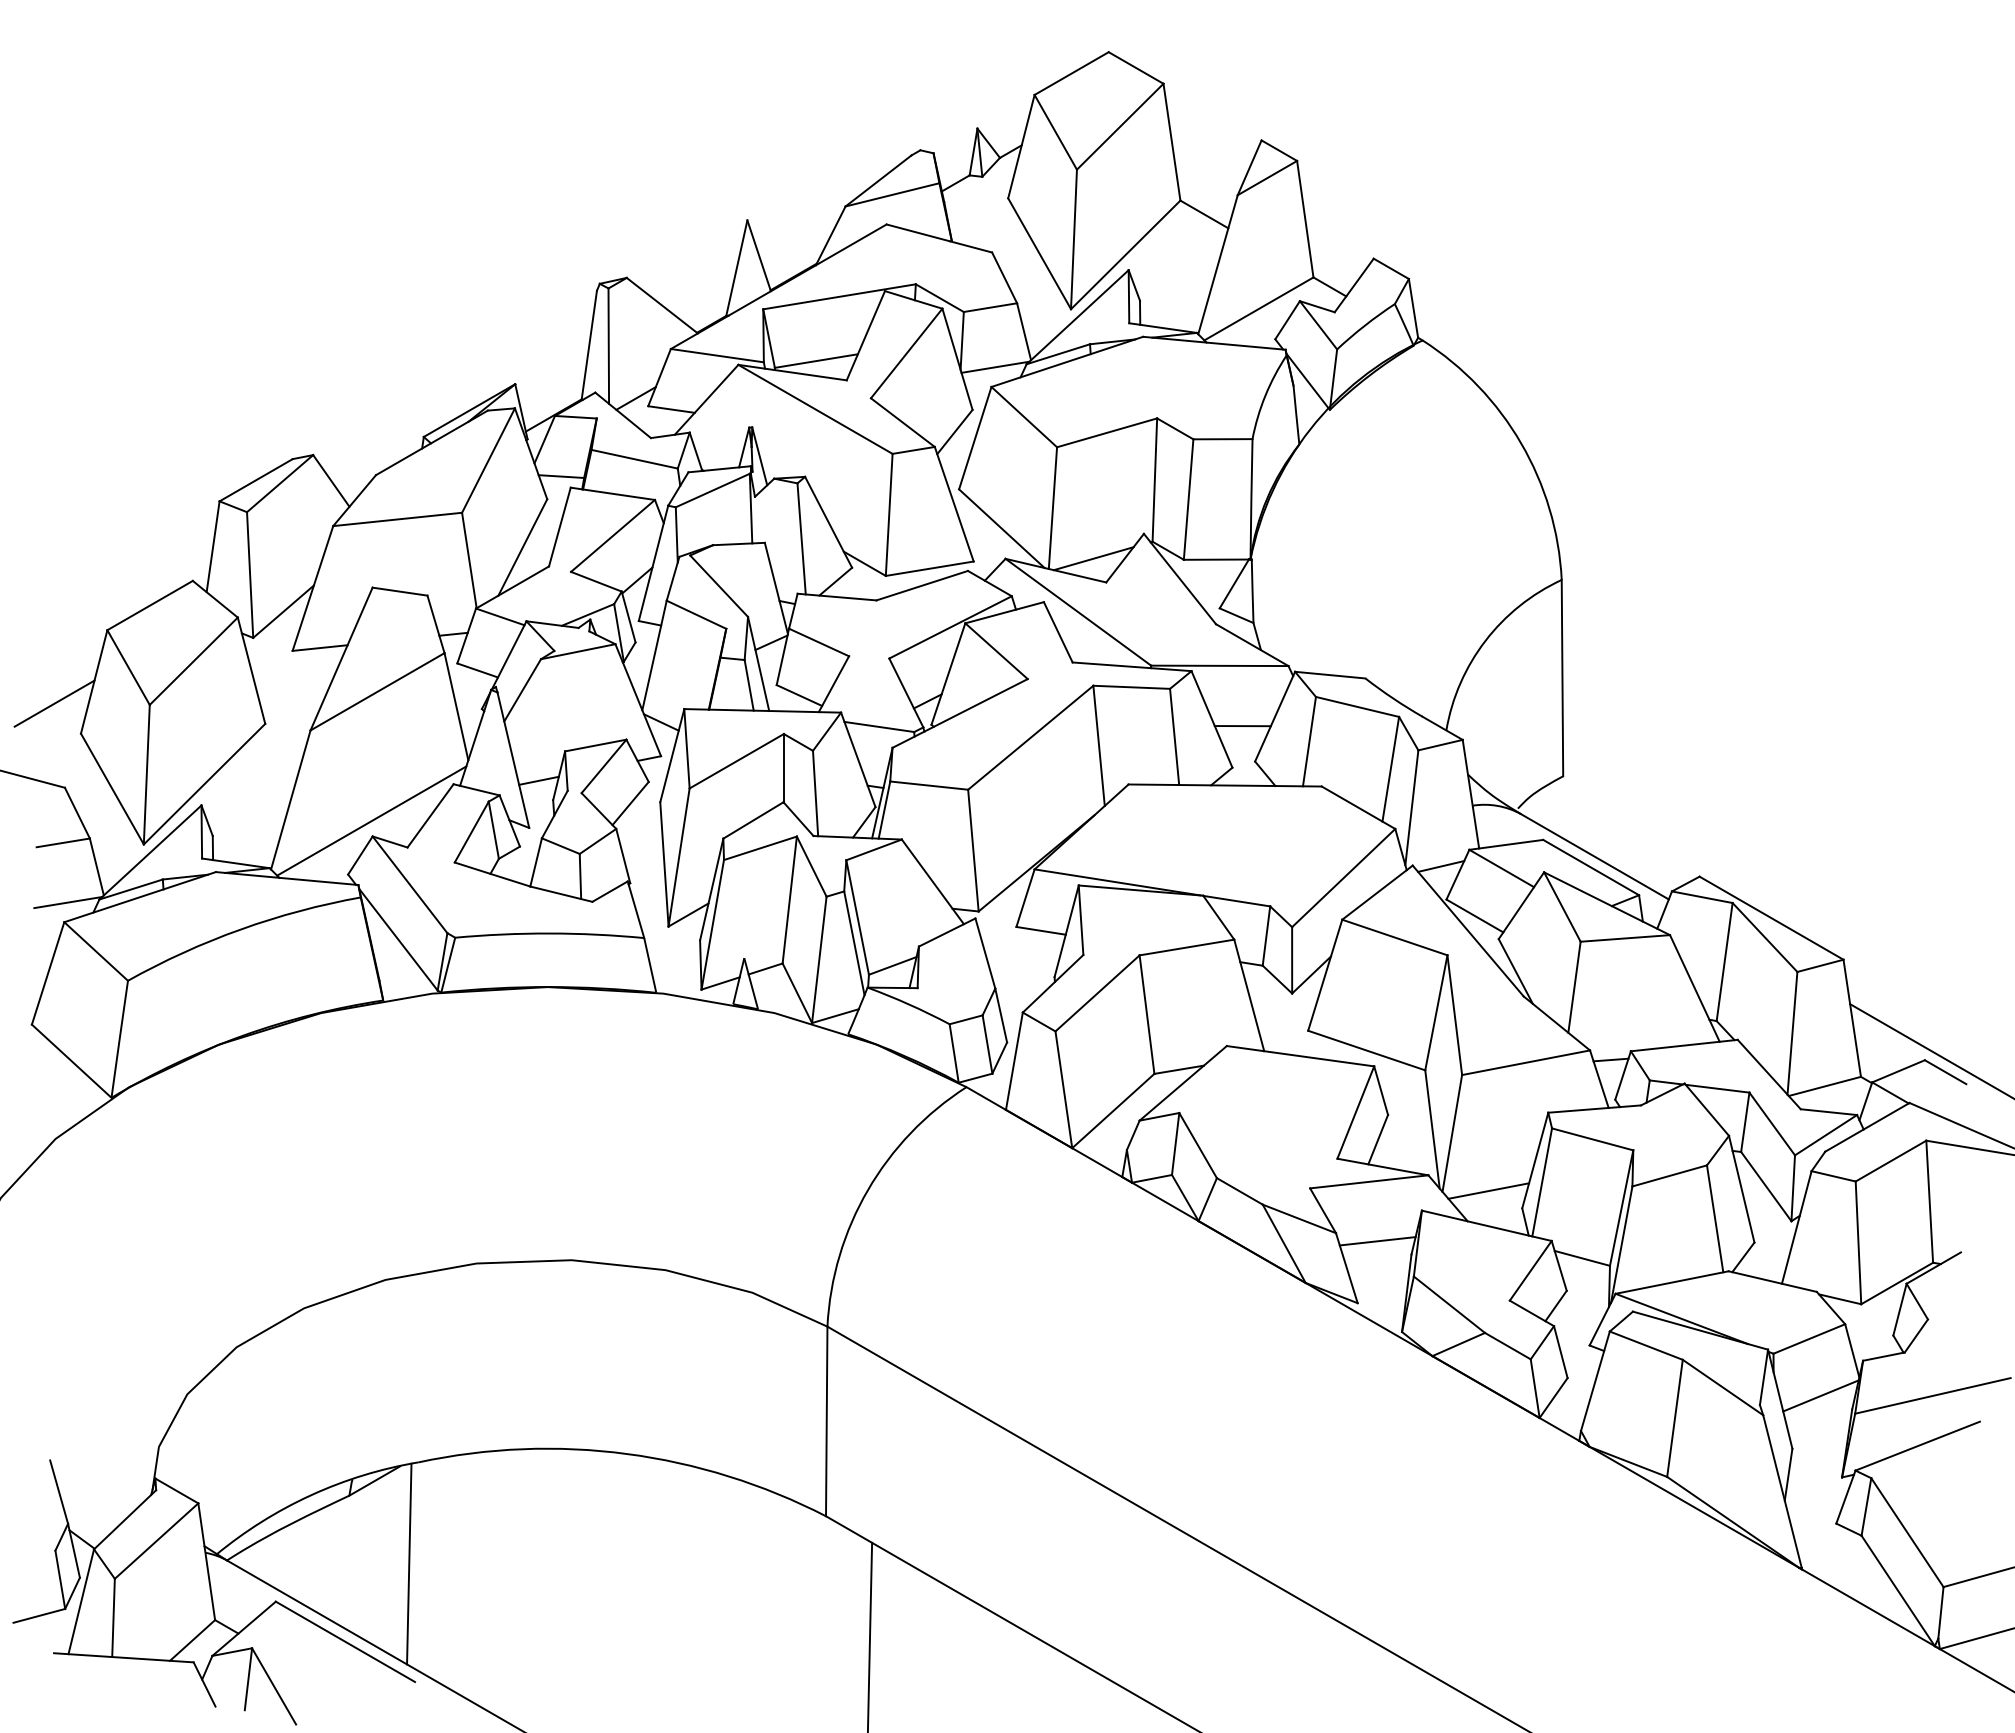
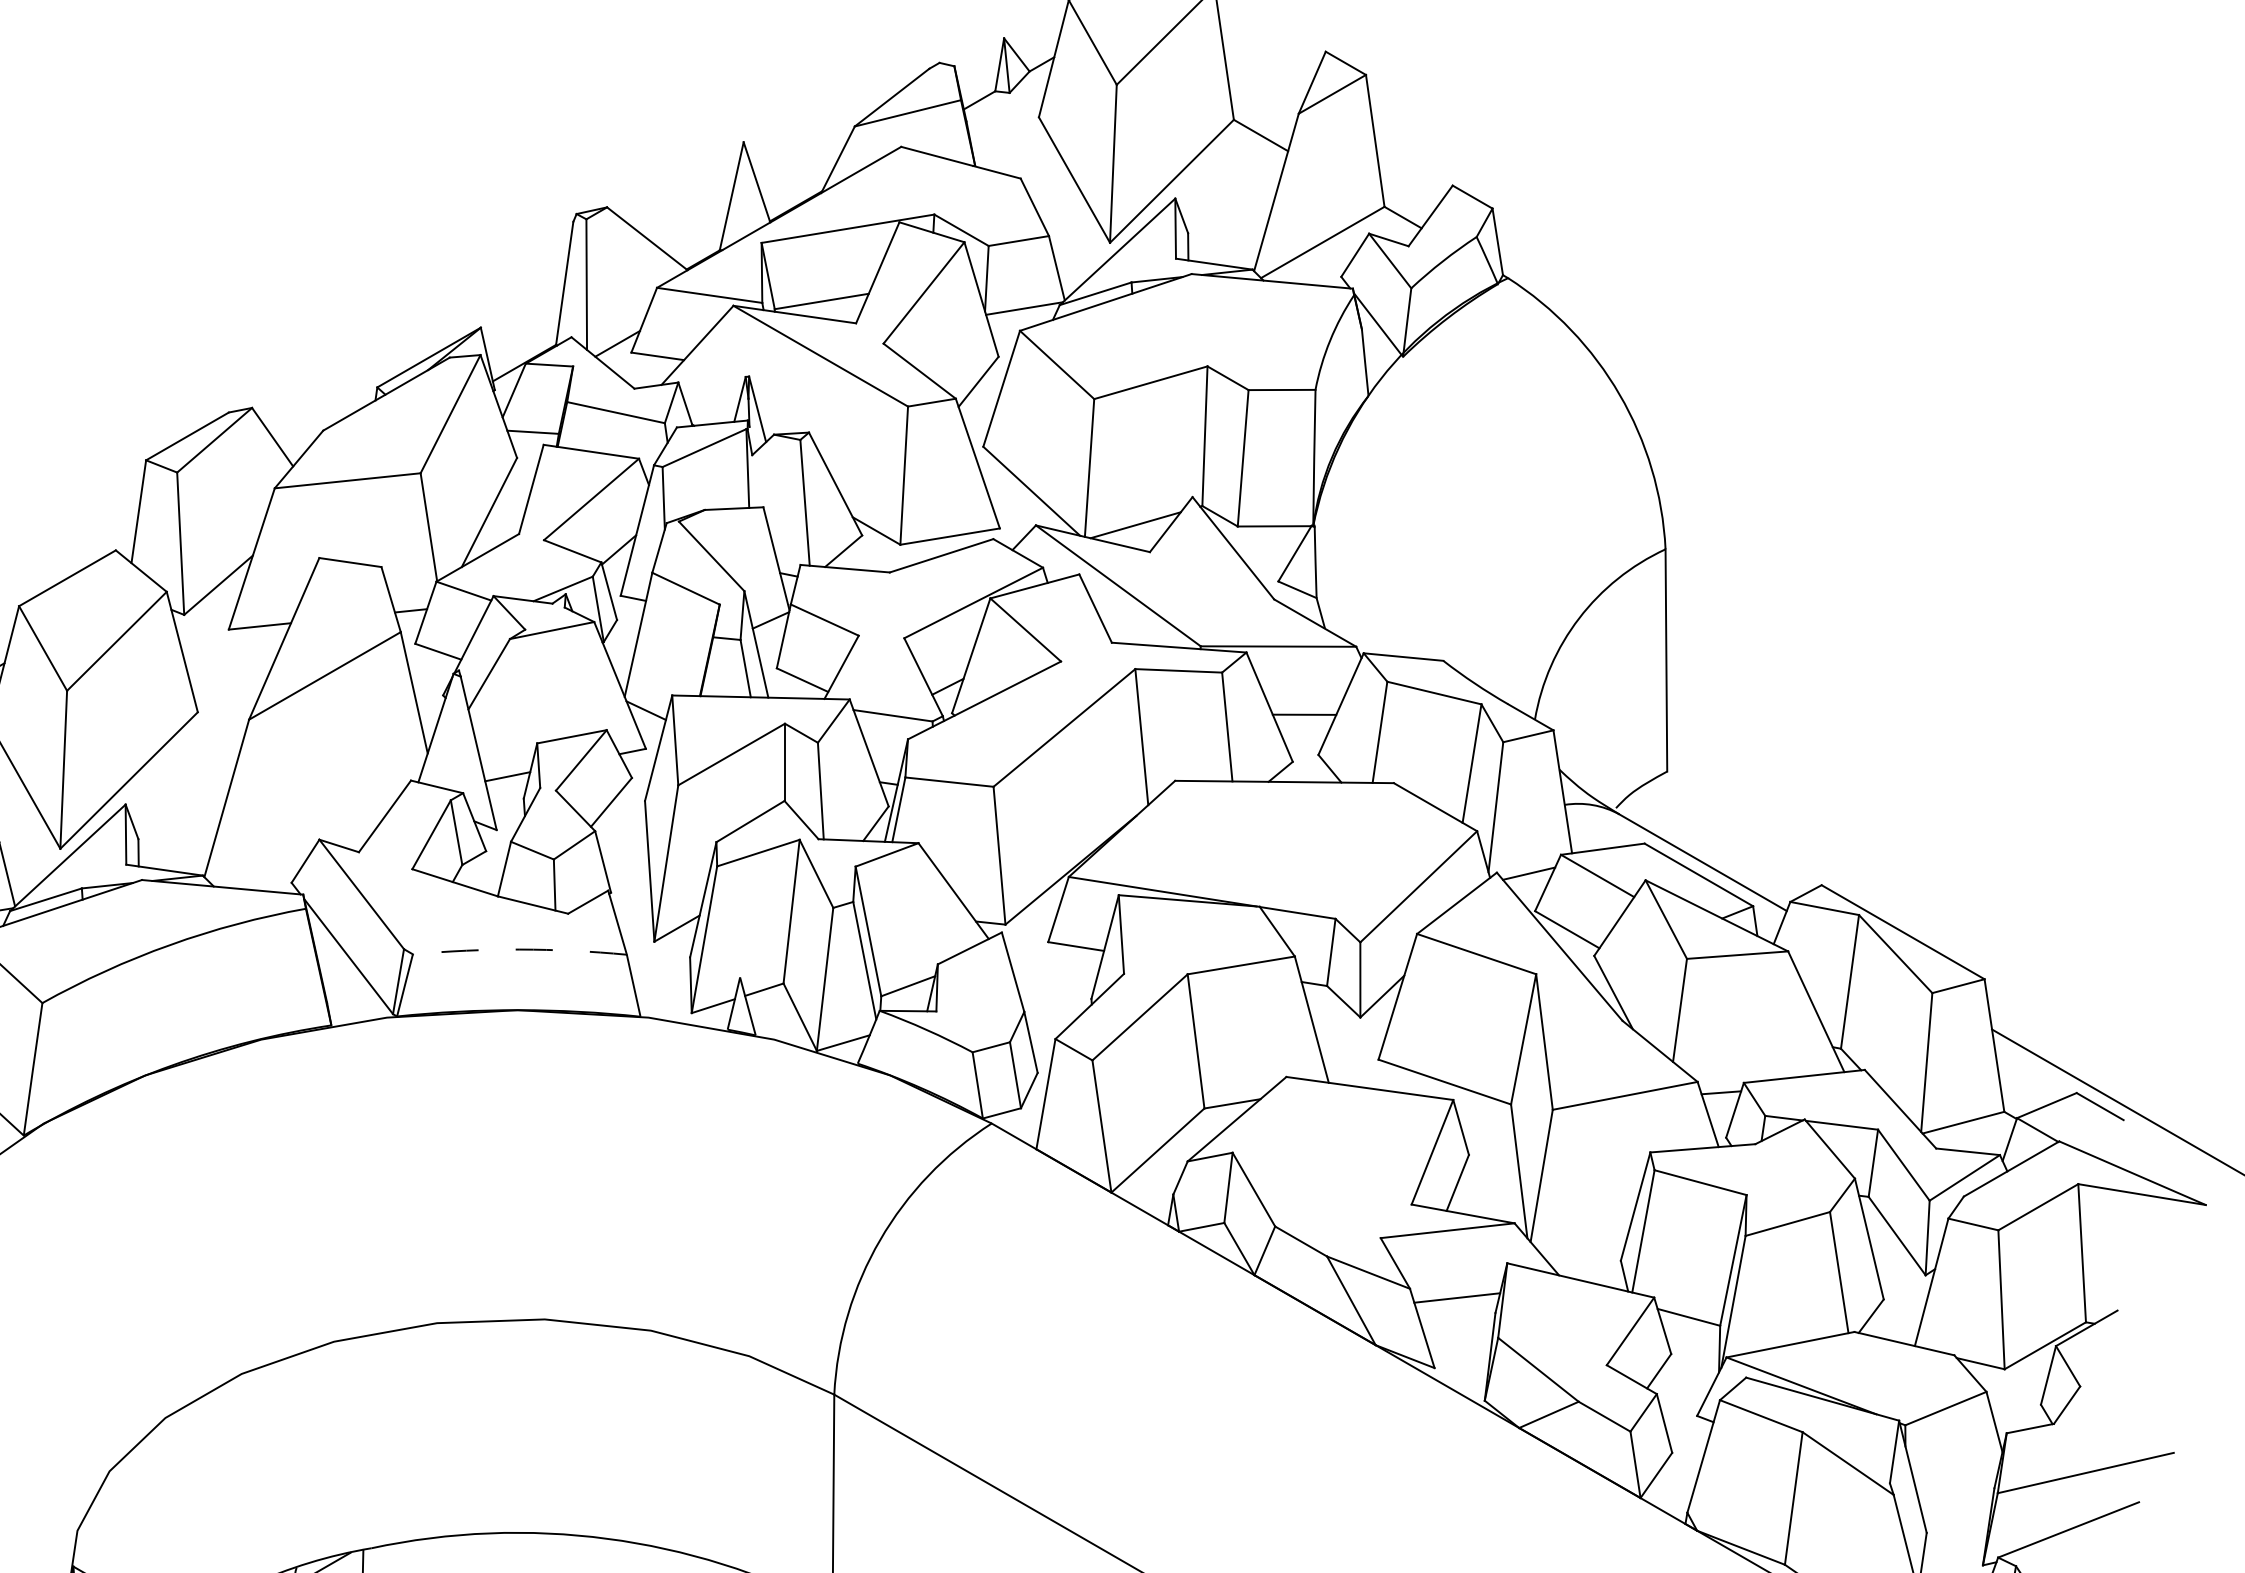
line: (371, 820) -> (318, 821), removed
arc: (549, 933) -> (519, 949), solid -> dashed
line: (1488, 1190) -> (1582, 1240), removed
line: (1820, 1395) -> (1958, 1472), removed

